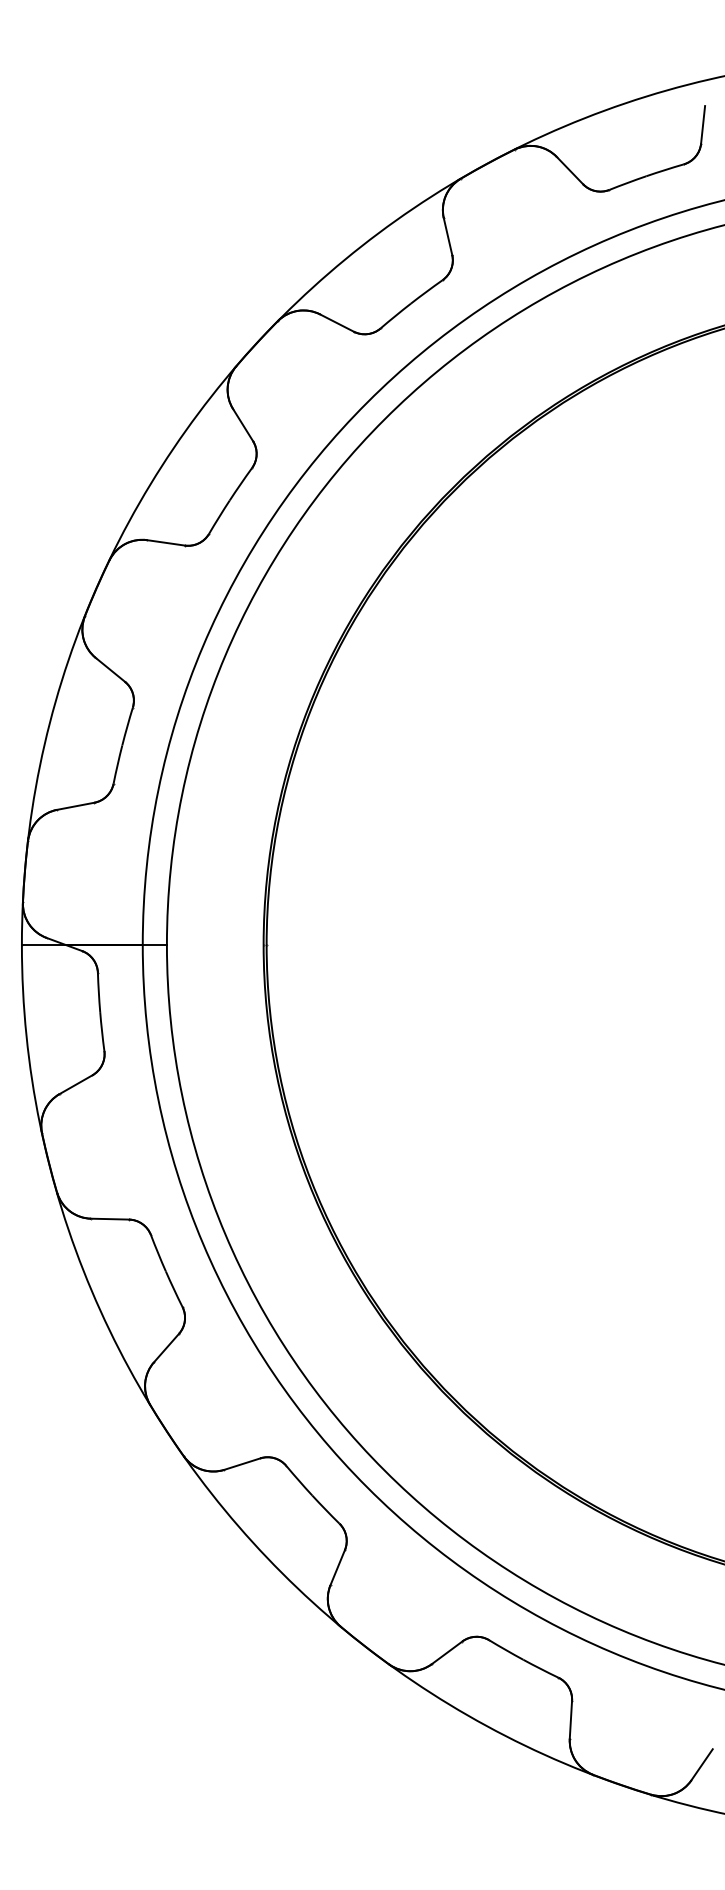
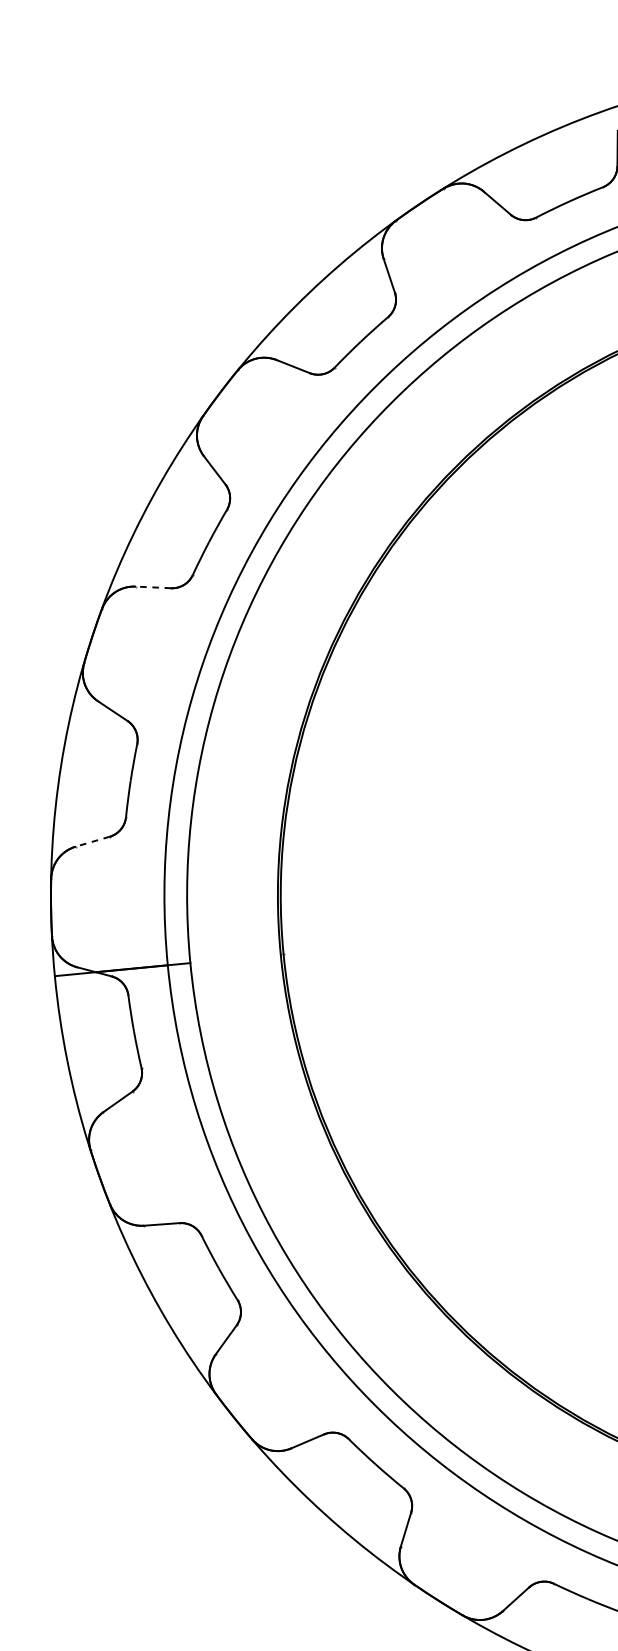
line: (166, 542) -> (153, 587), solid -> dashed
line: (75, 806) -> (92, 841), solid -> dashed

